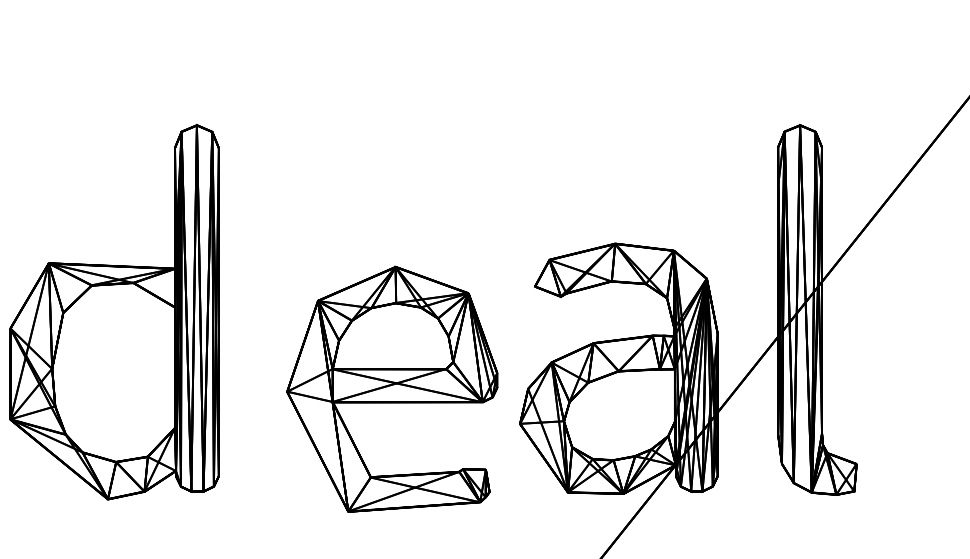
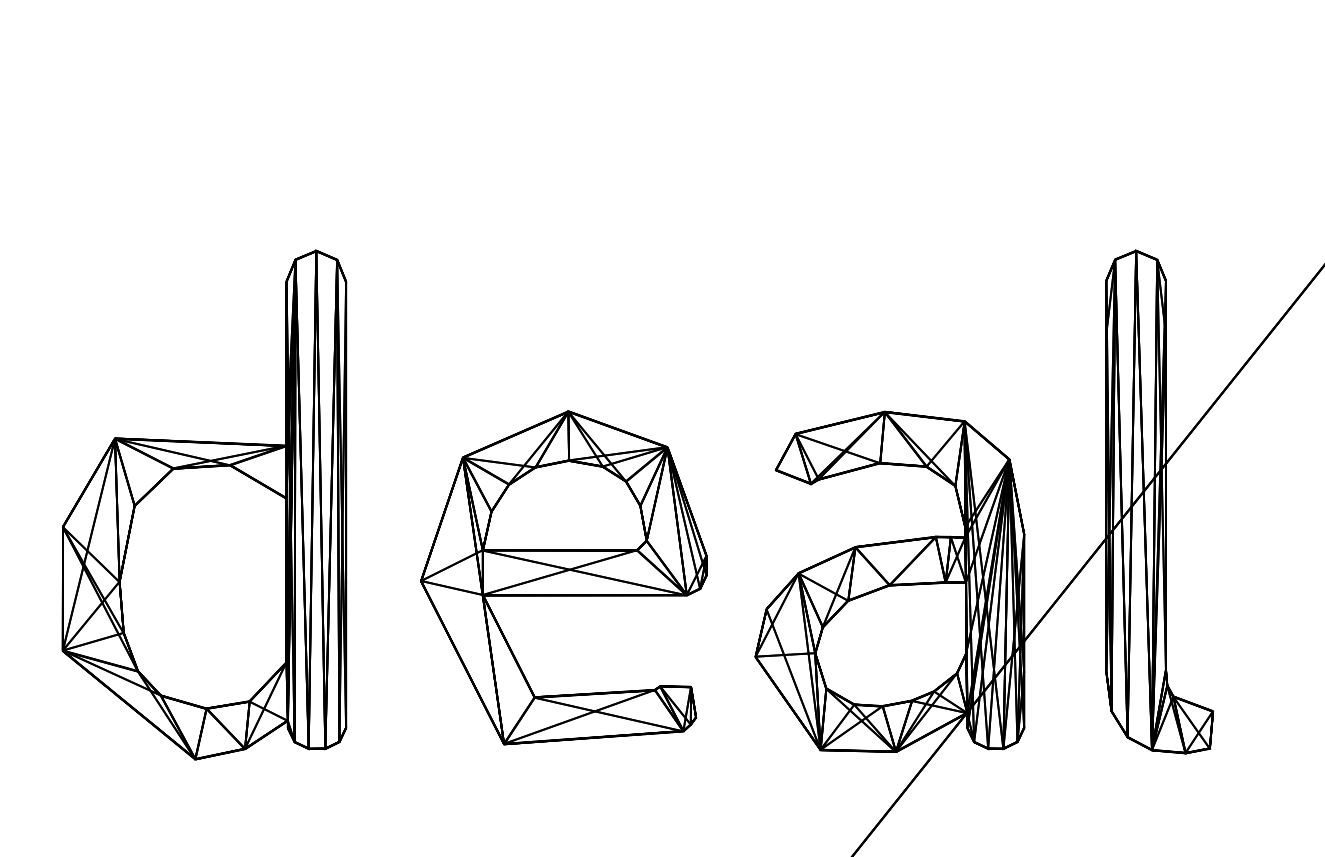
part: (392, 389) -> (563, 577), moved

